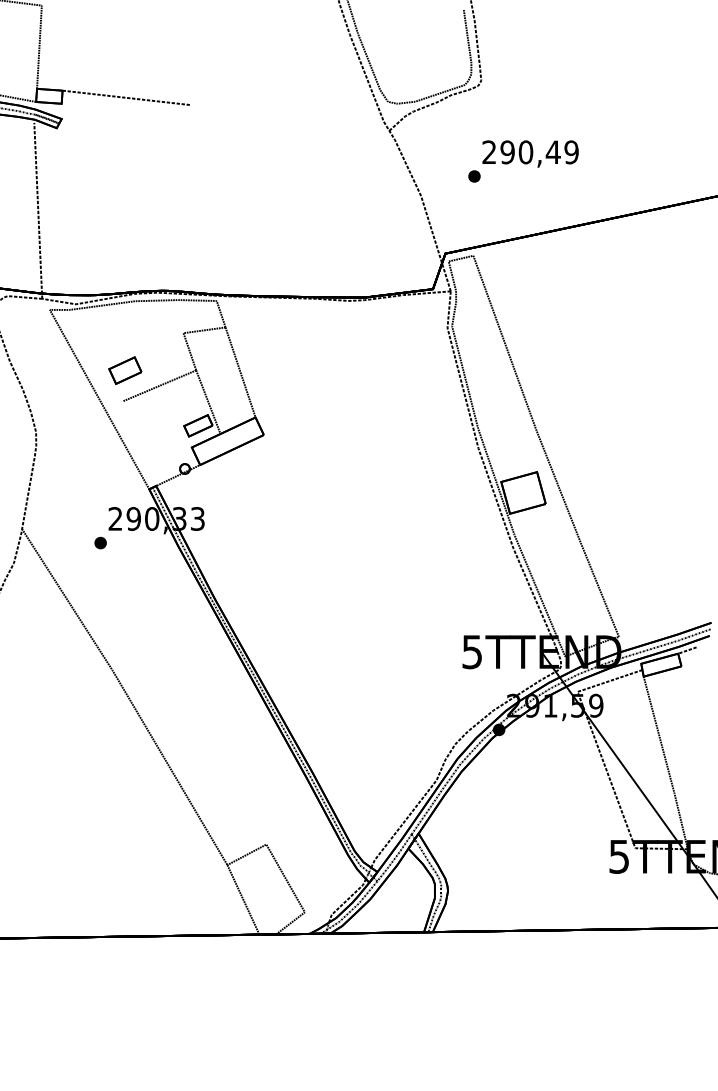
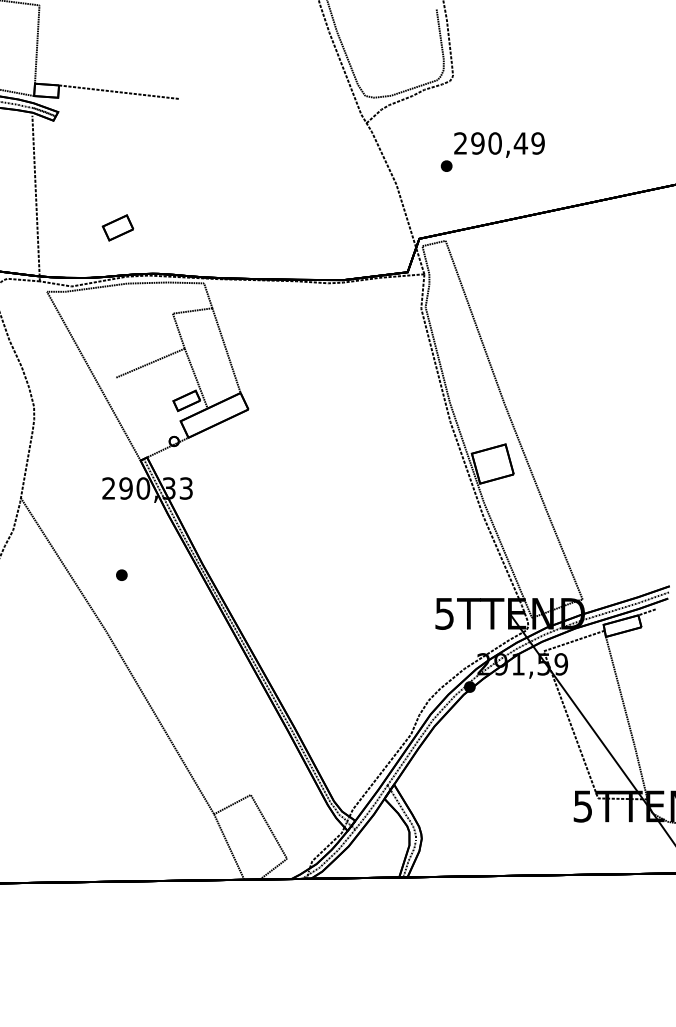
part: (124, 370) -> (117, 227), moved
part: (100, 542) -> (121, 574), moved

